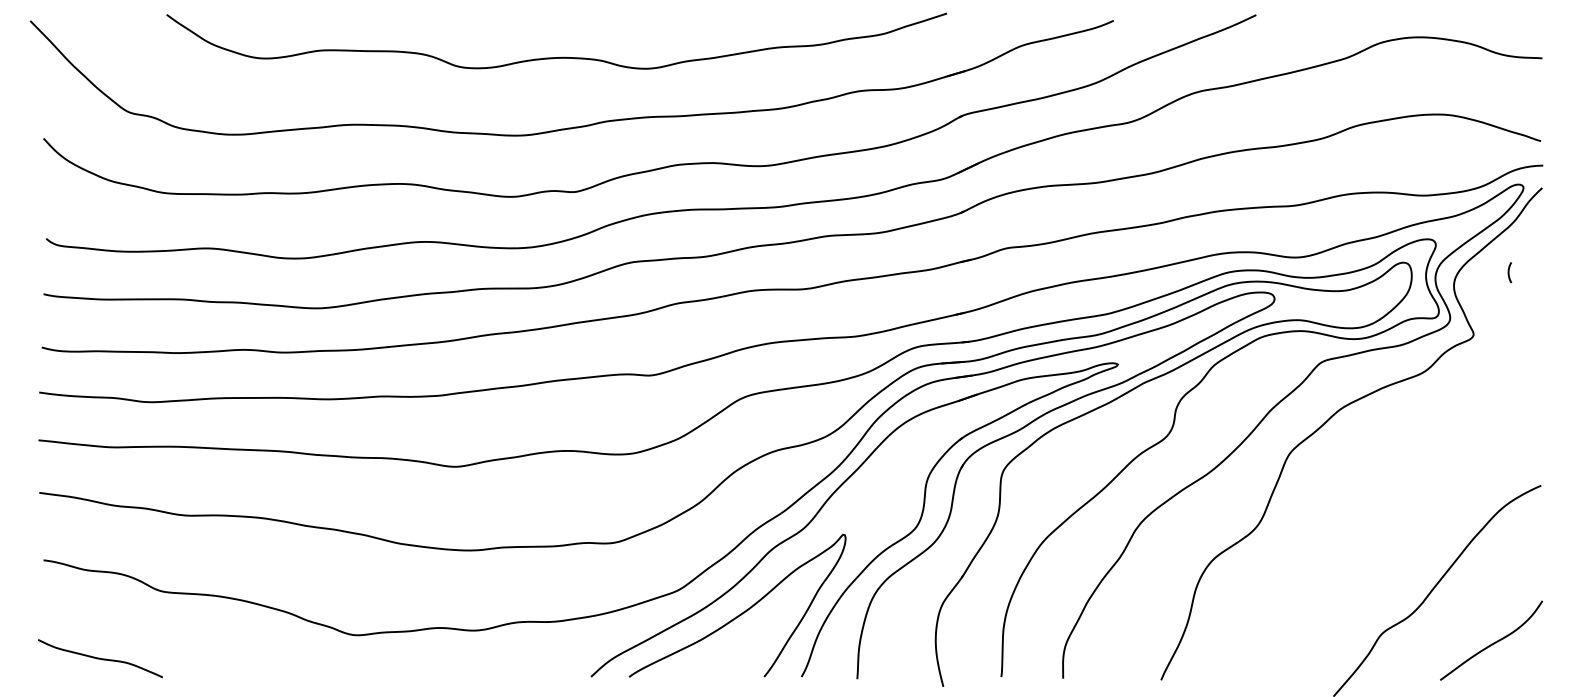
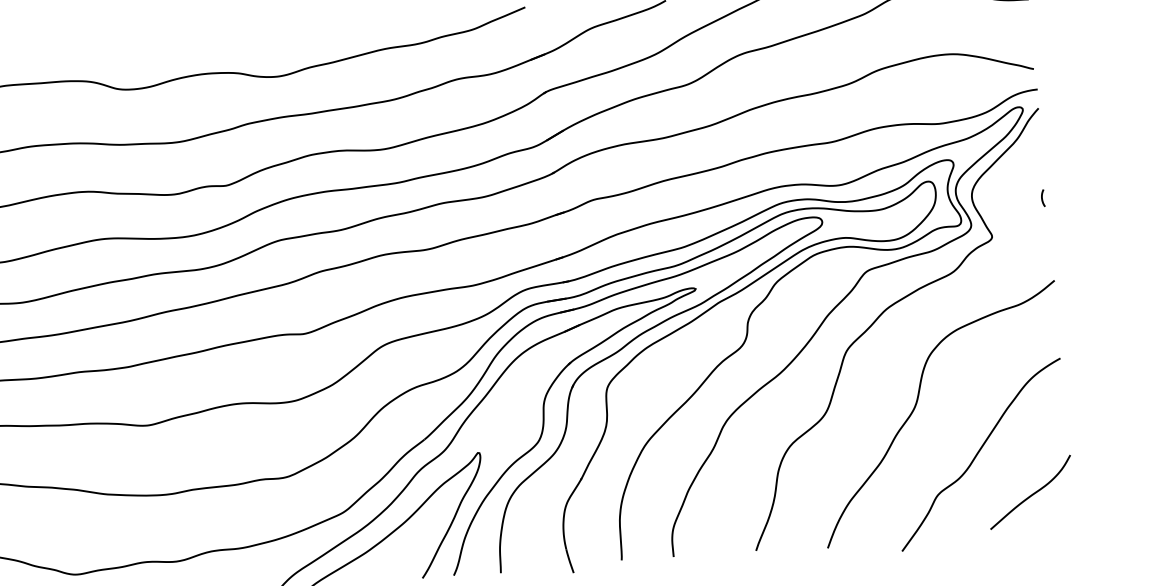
curve: (1509, 272) -> (1042, 198), moved
curve: (1366, 525) -> (916, 405), added

